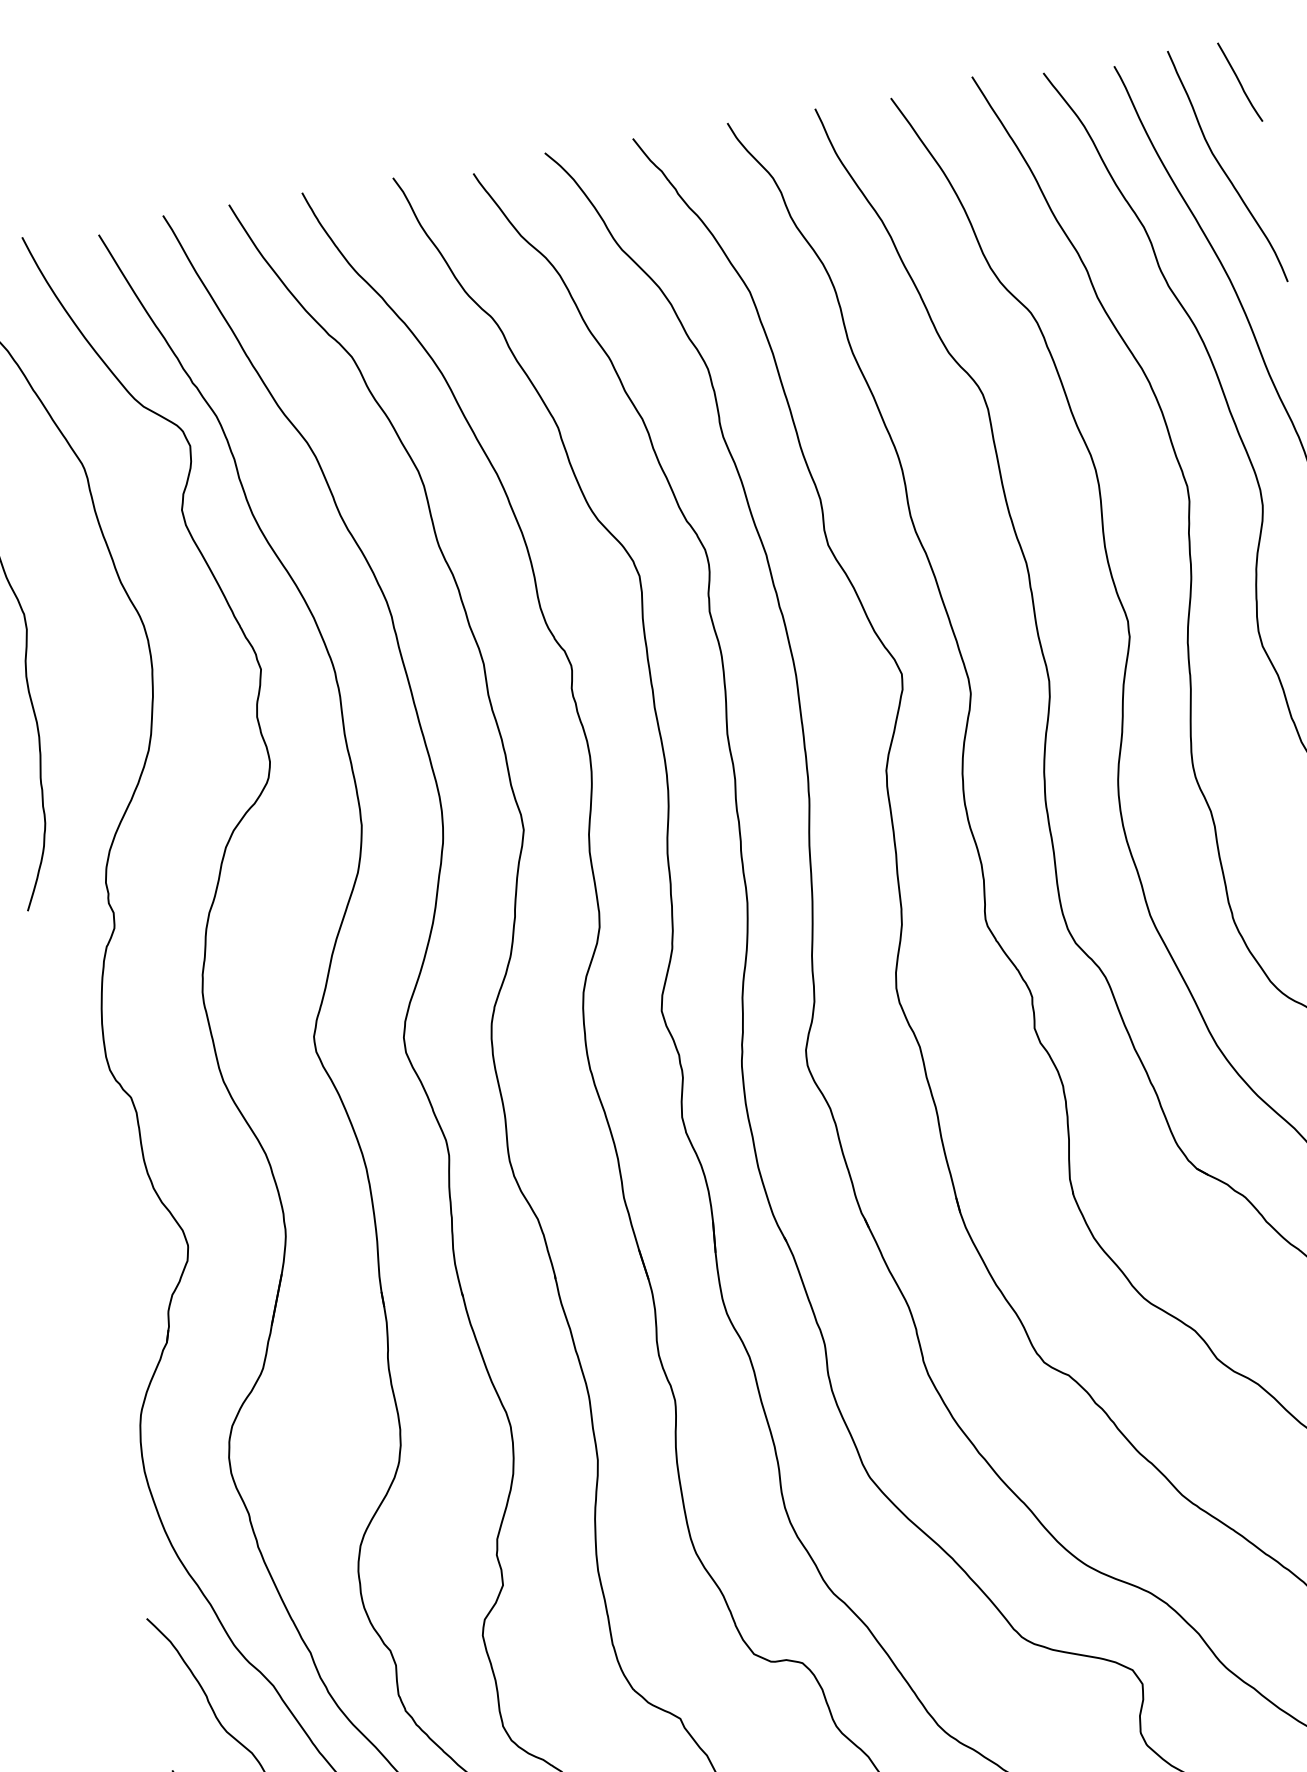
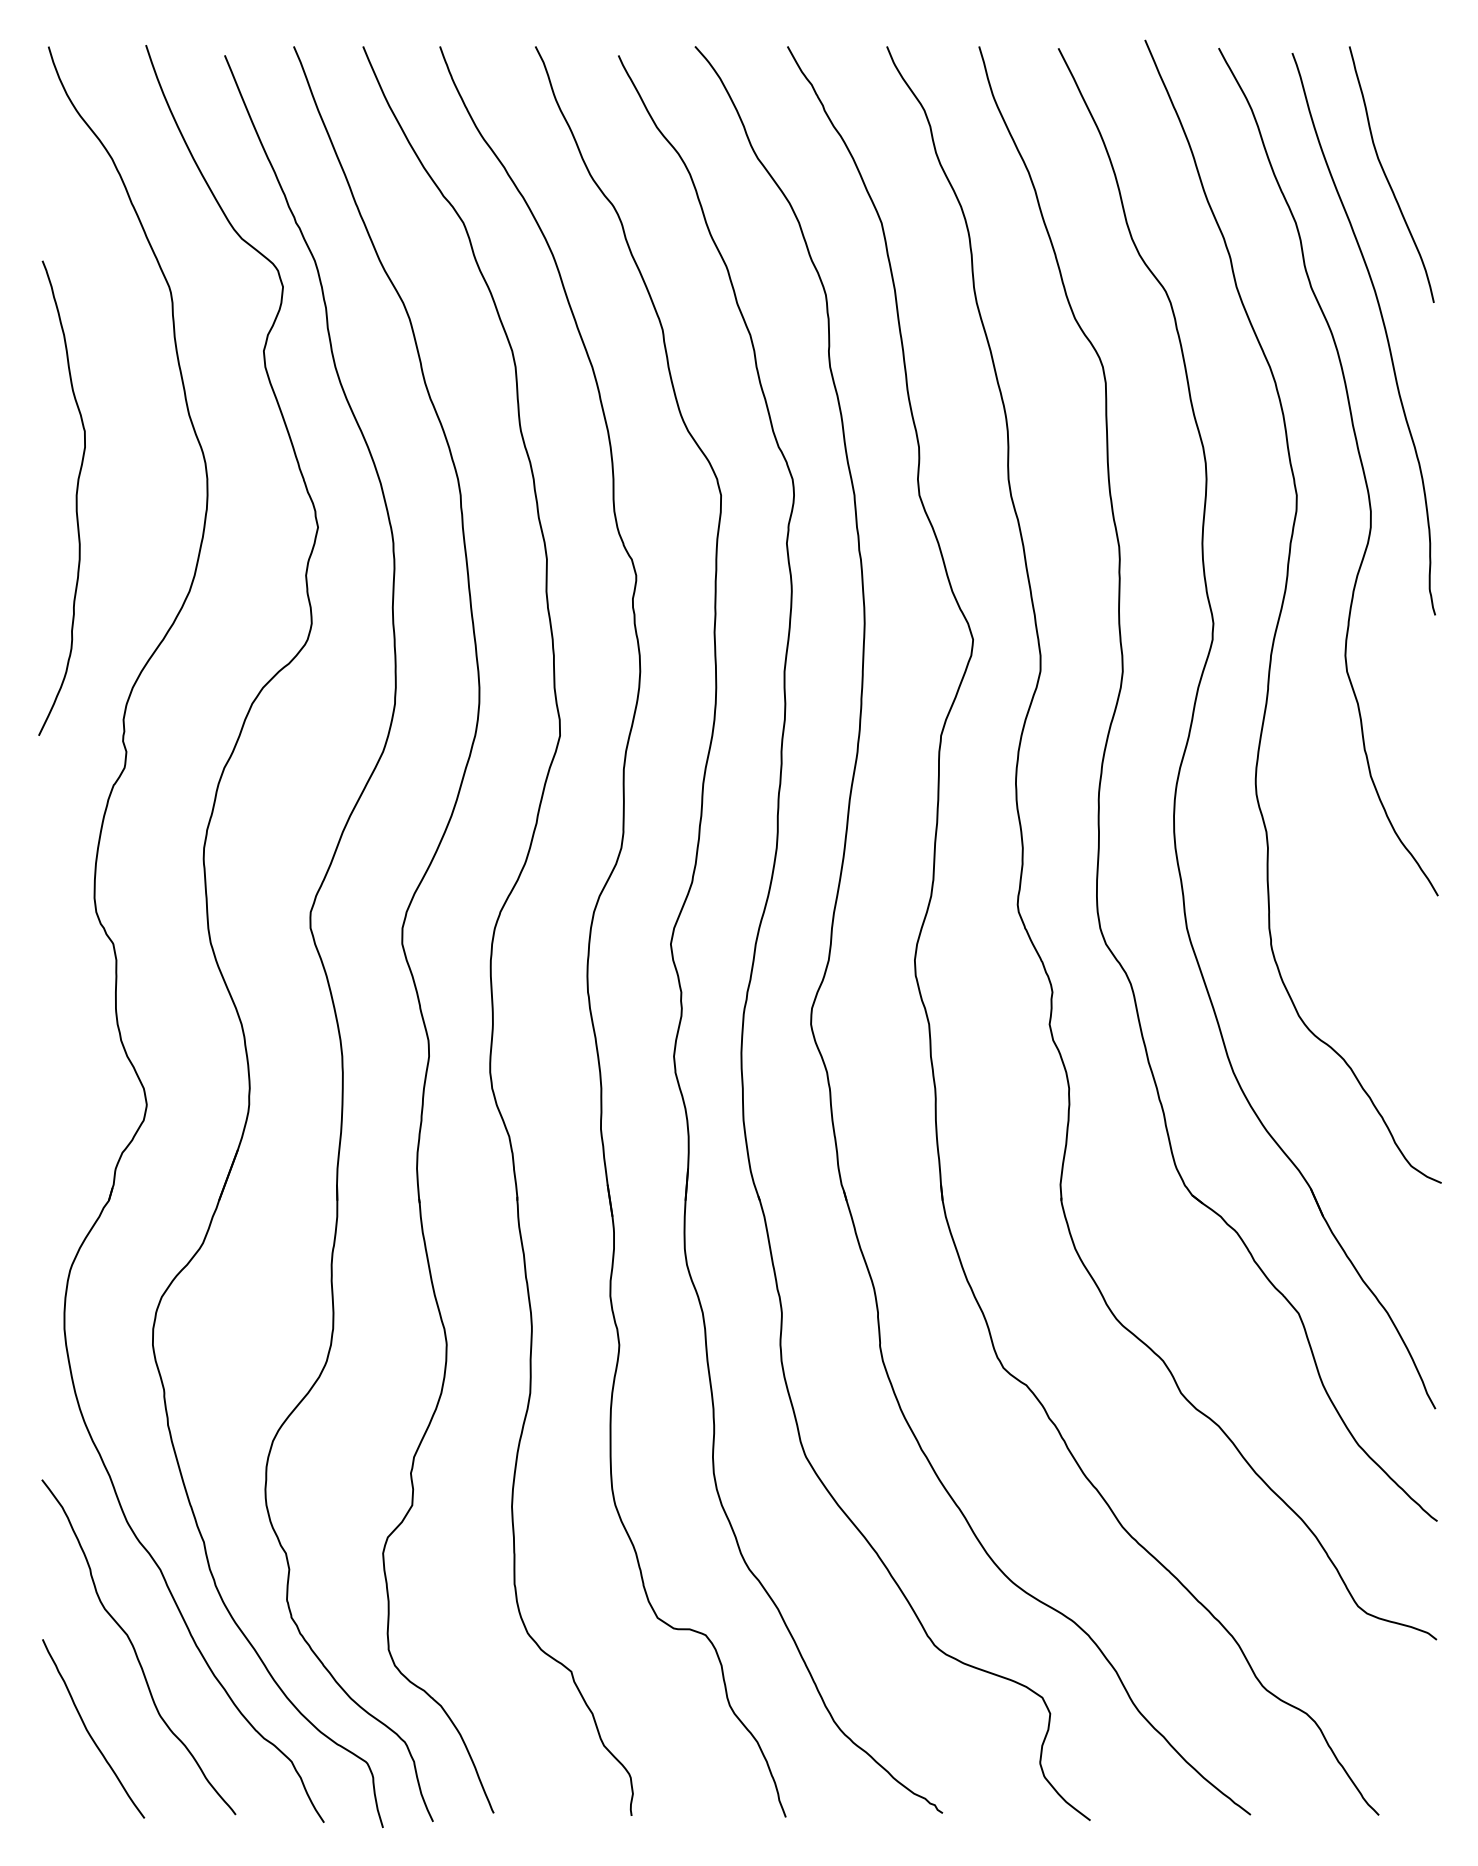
curve: (1240, 82) -> (1418, 90), removed

